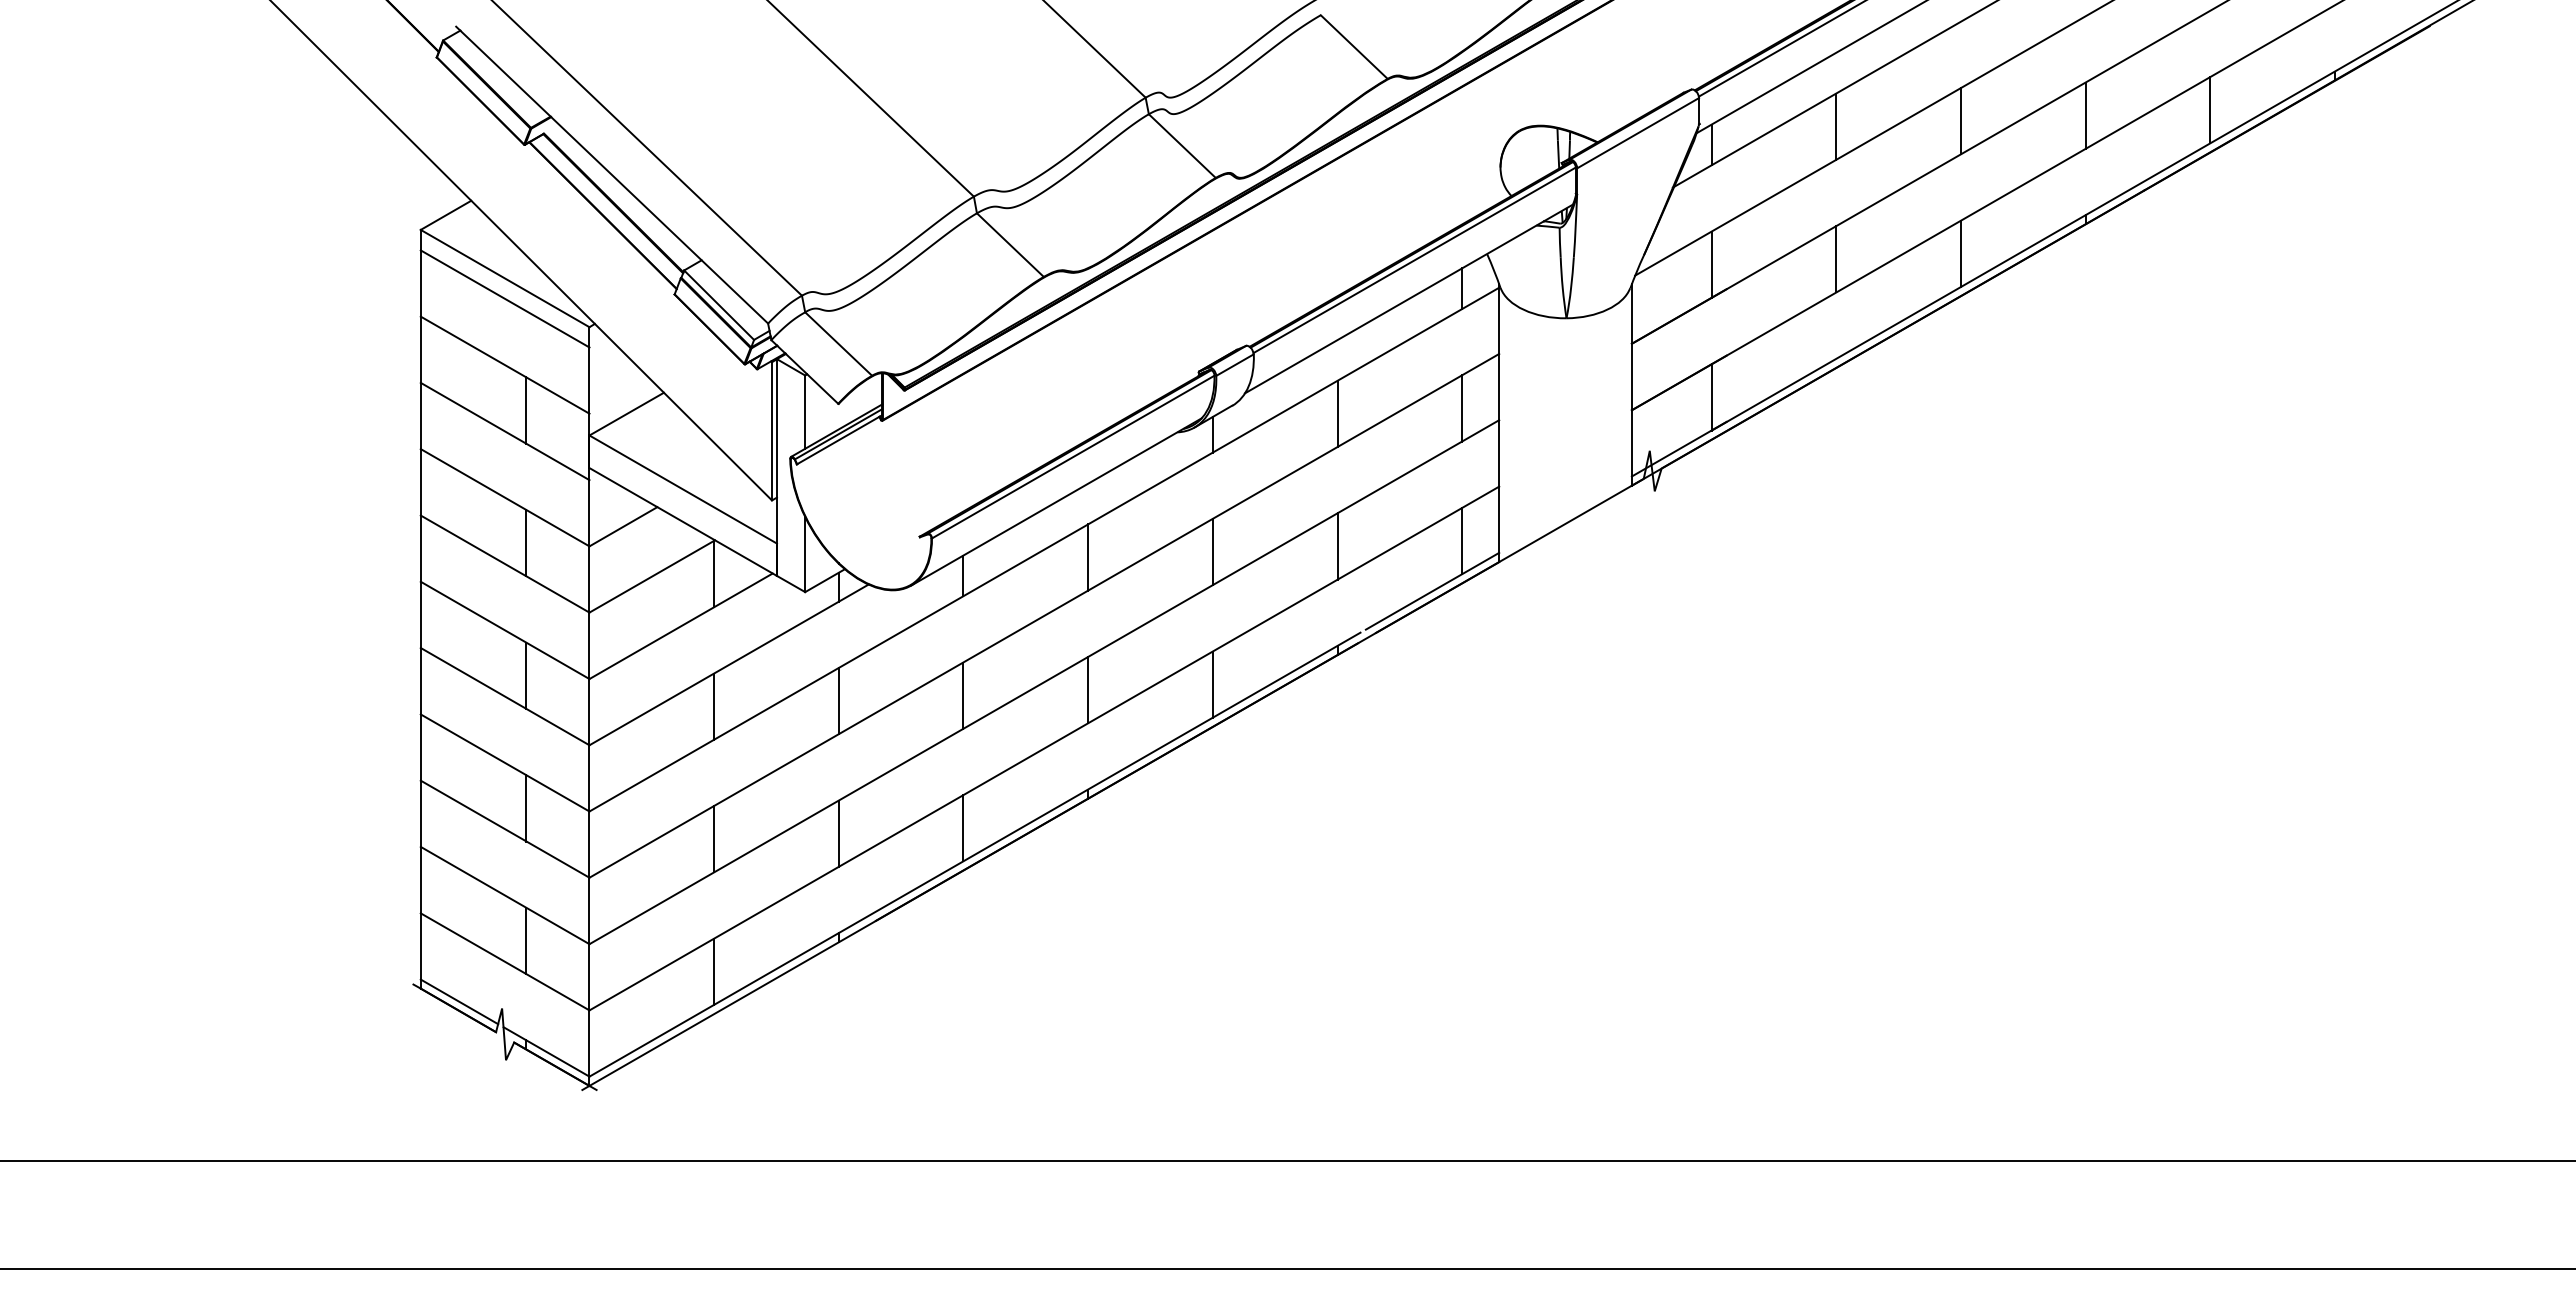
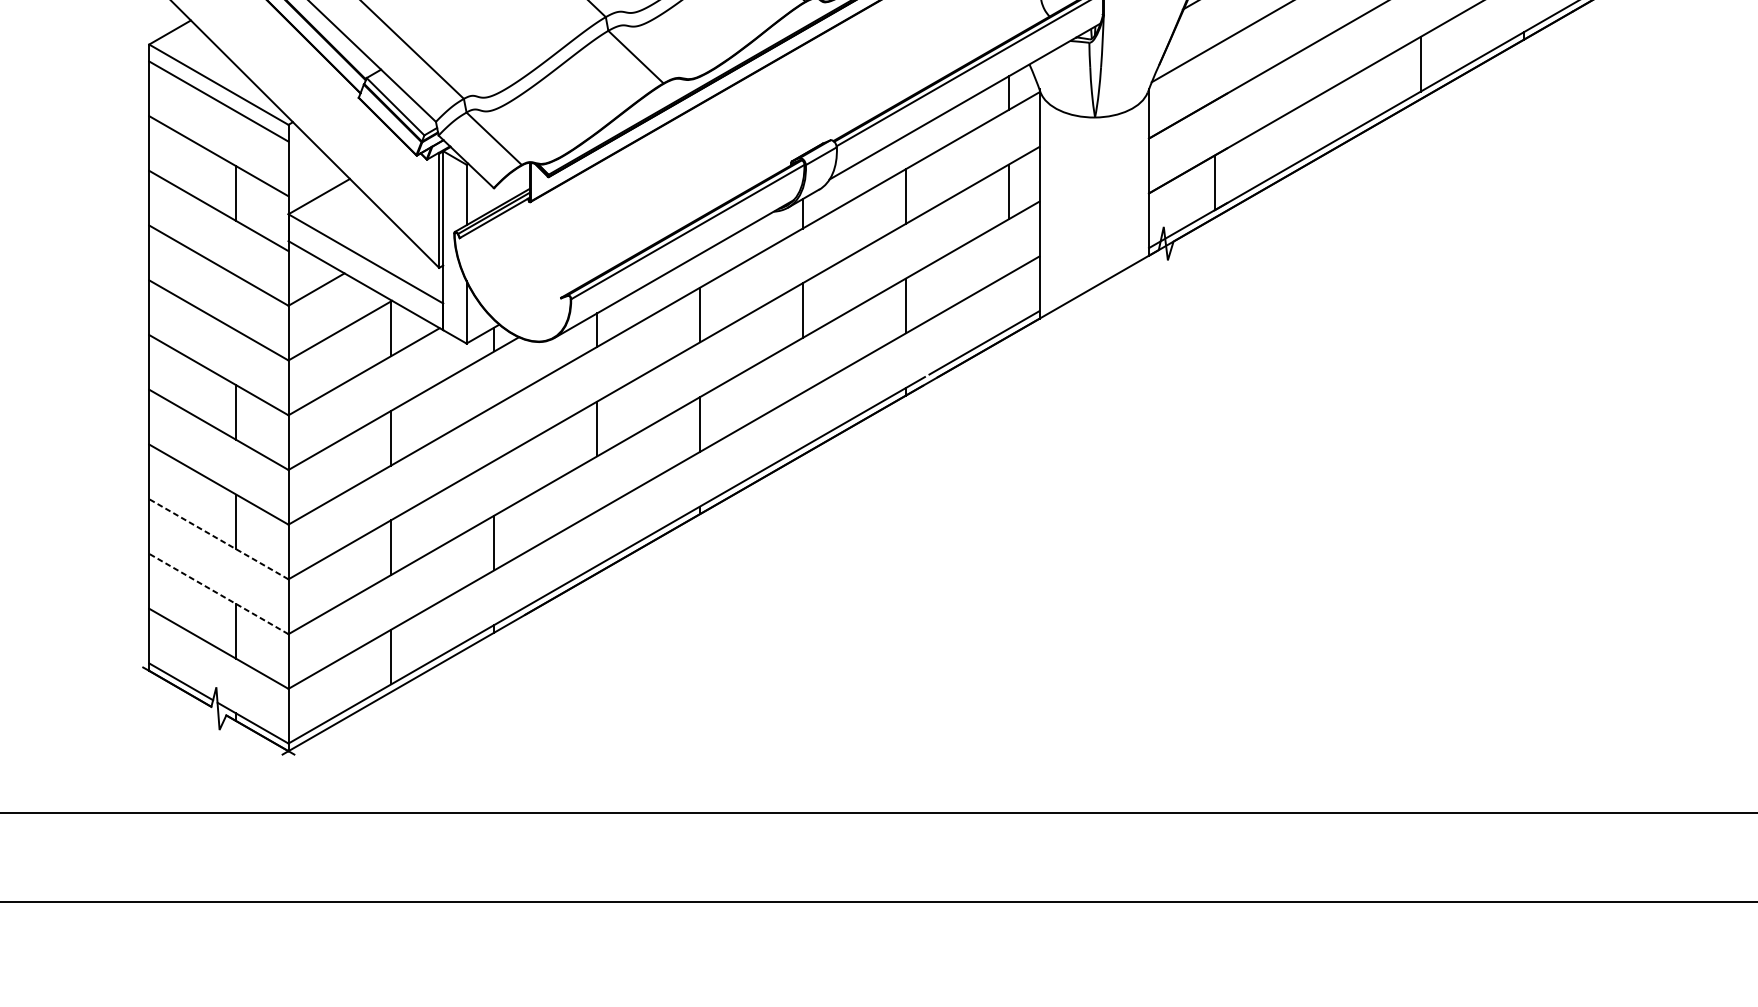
line: (1836, 259) -> (1317, 68), removed
line: (1711, 264) -> (1214, 73), removed
line: (1462, 540) -> (1009, 300), removed
line: (526, 542) -> (236, 302), removed
line: (1212, 684) -> (802, 419), removed
line: (838, 701) -> (494, 433), removed
line: (504, 828) -> (218, 538), solid -> dashed
line: (963, 828) -> (597, 538), removed
line: (504, 895) -> (218, 594), solid -> dashed

